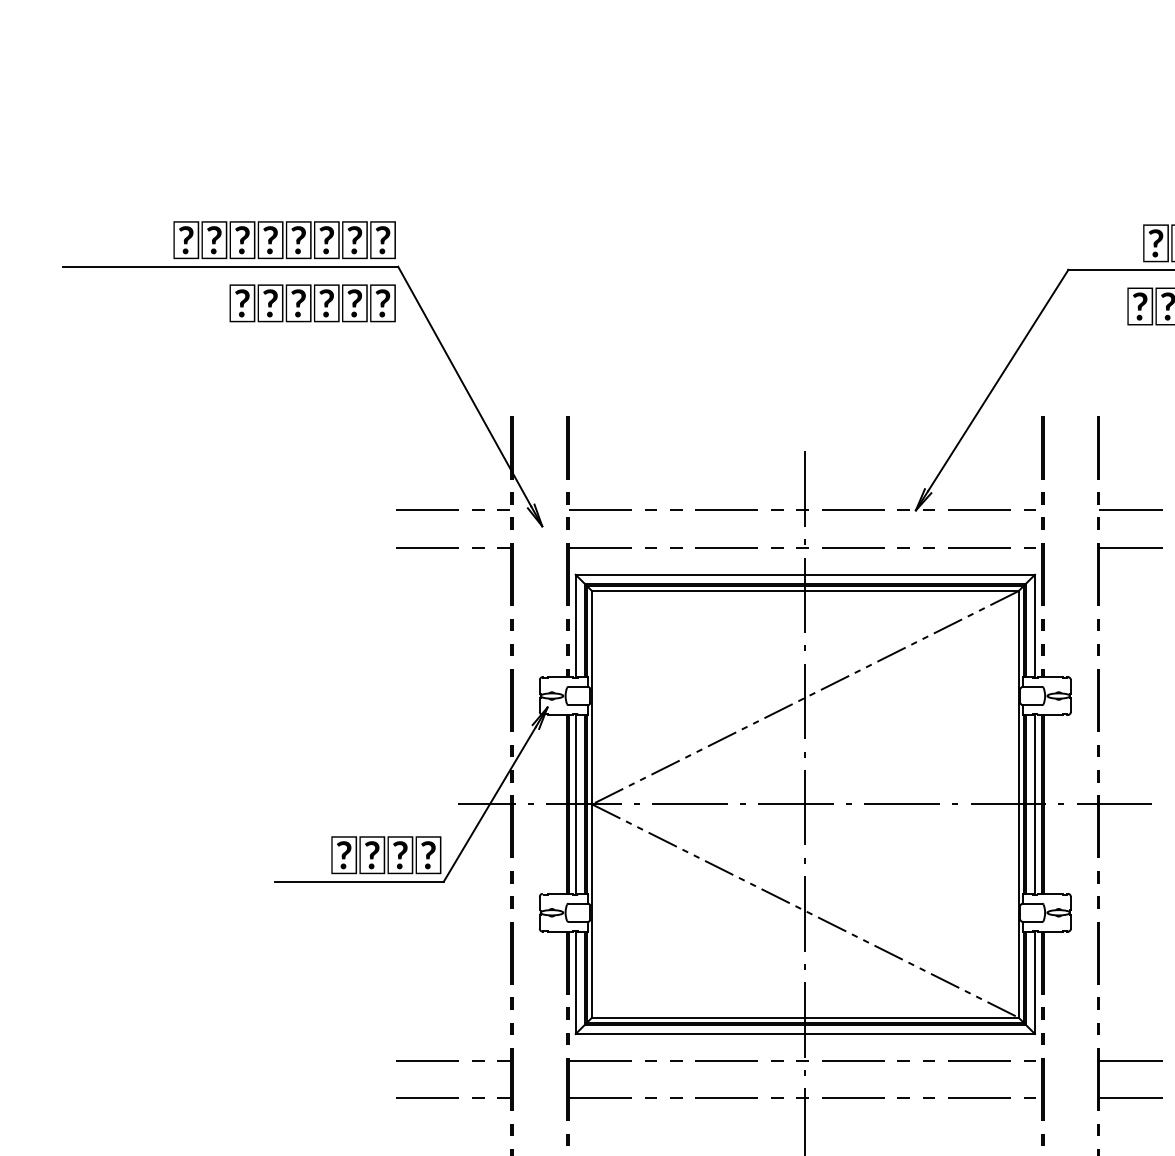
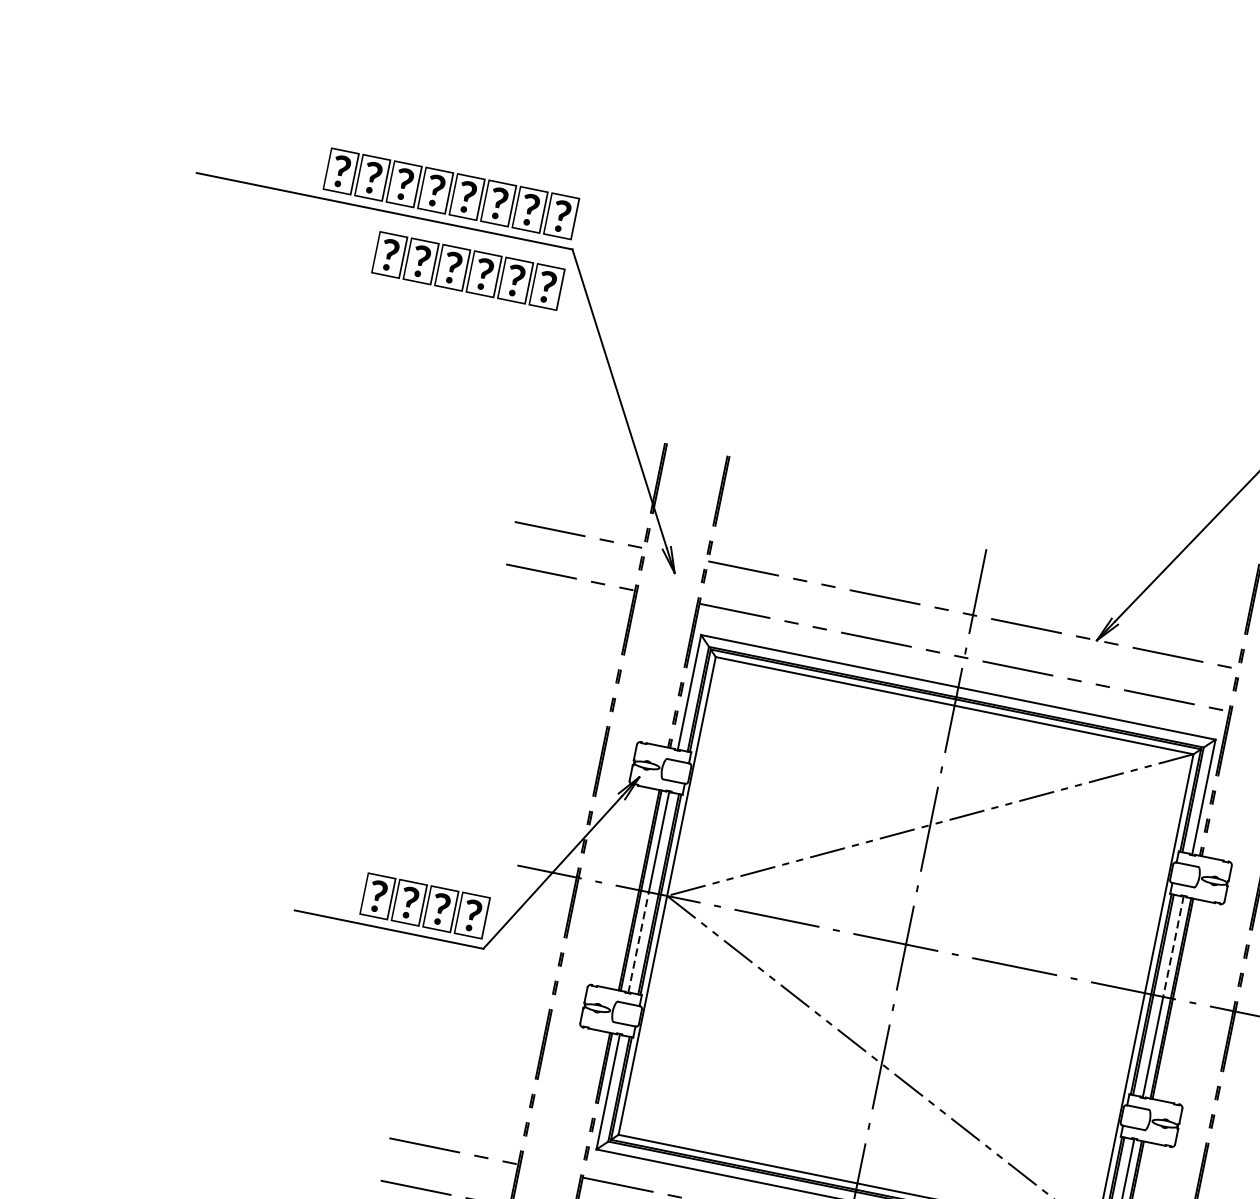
line: (1034, 759) -> (1172, 946), solid -> dashed
line: (575, 849) -> (638, 942), solid -> dashed

